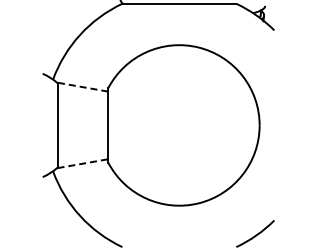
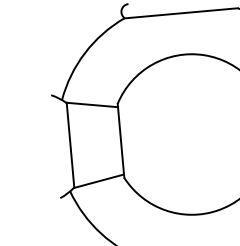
line: (82, 87) -> (92, 105), dashed -> solid
line: (82, 163) -> (98, 181), dashed -> solid

